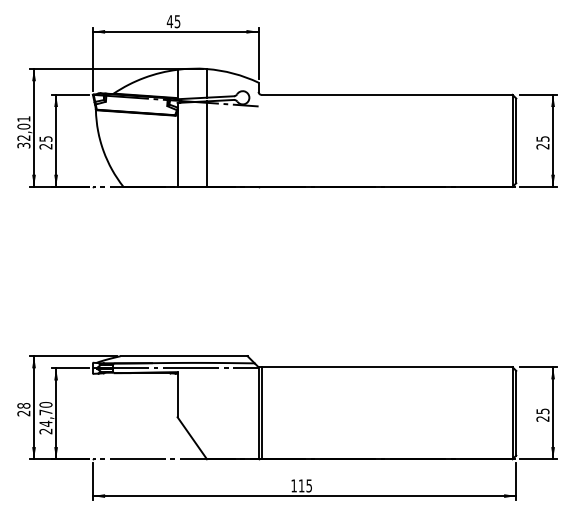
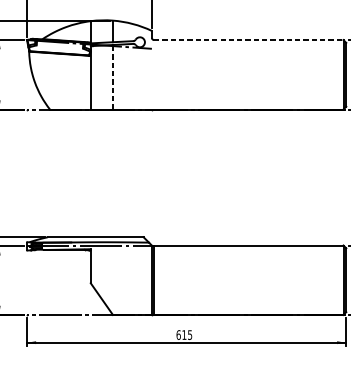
line: (387, 94) -> (249, 39), solid -> dashed
line: (207, 144) -> (113, 77), solid -> dashed
text: (294, 485) -> (178, 334), 115 -> 615

